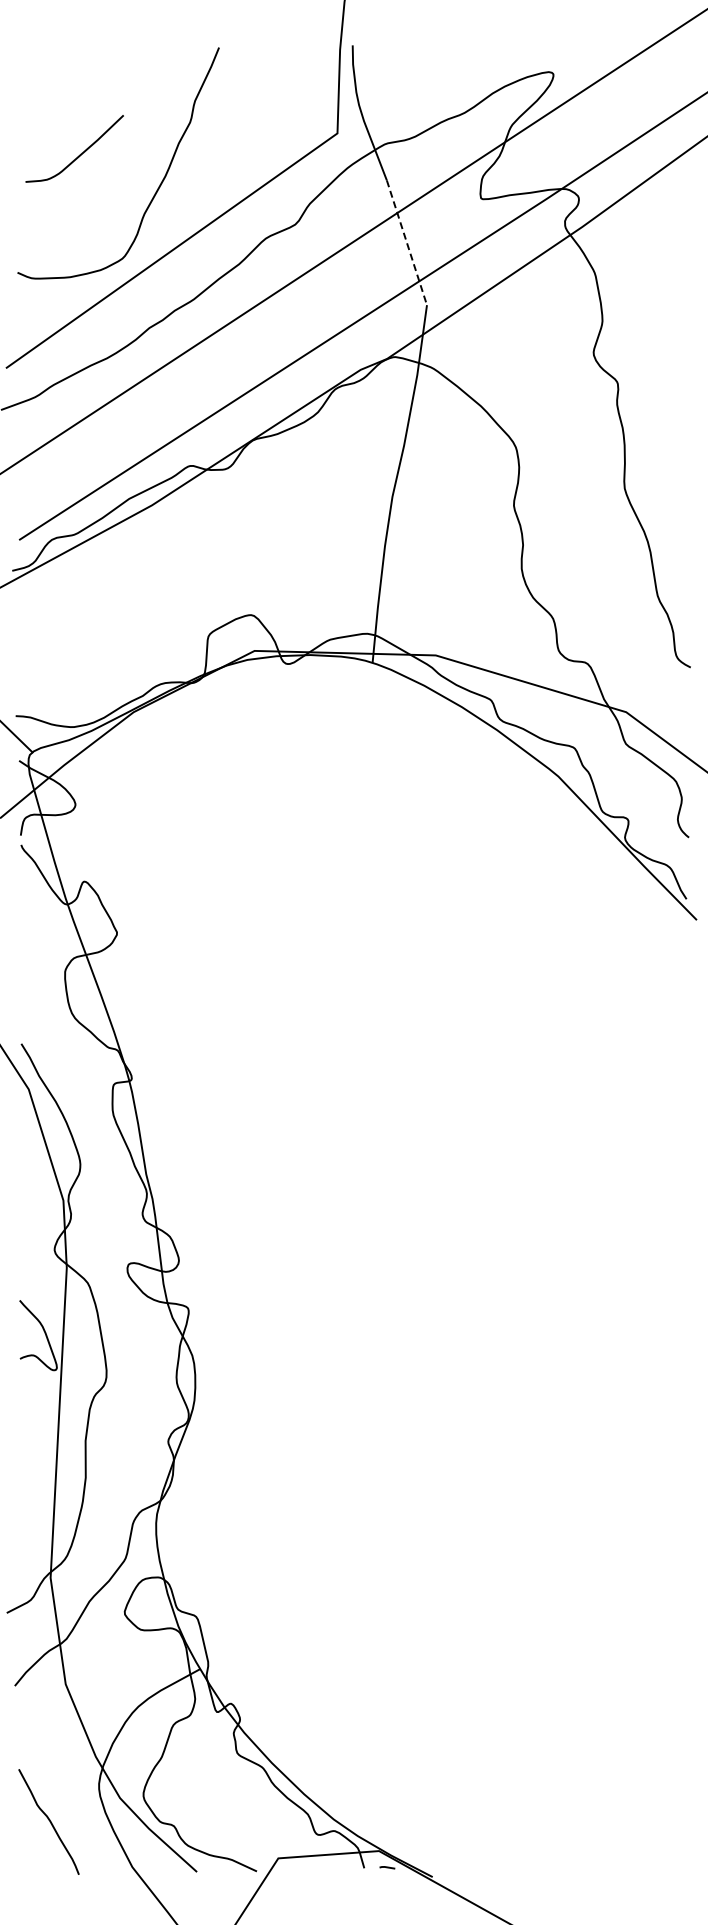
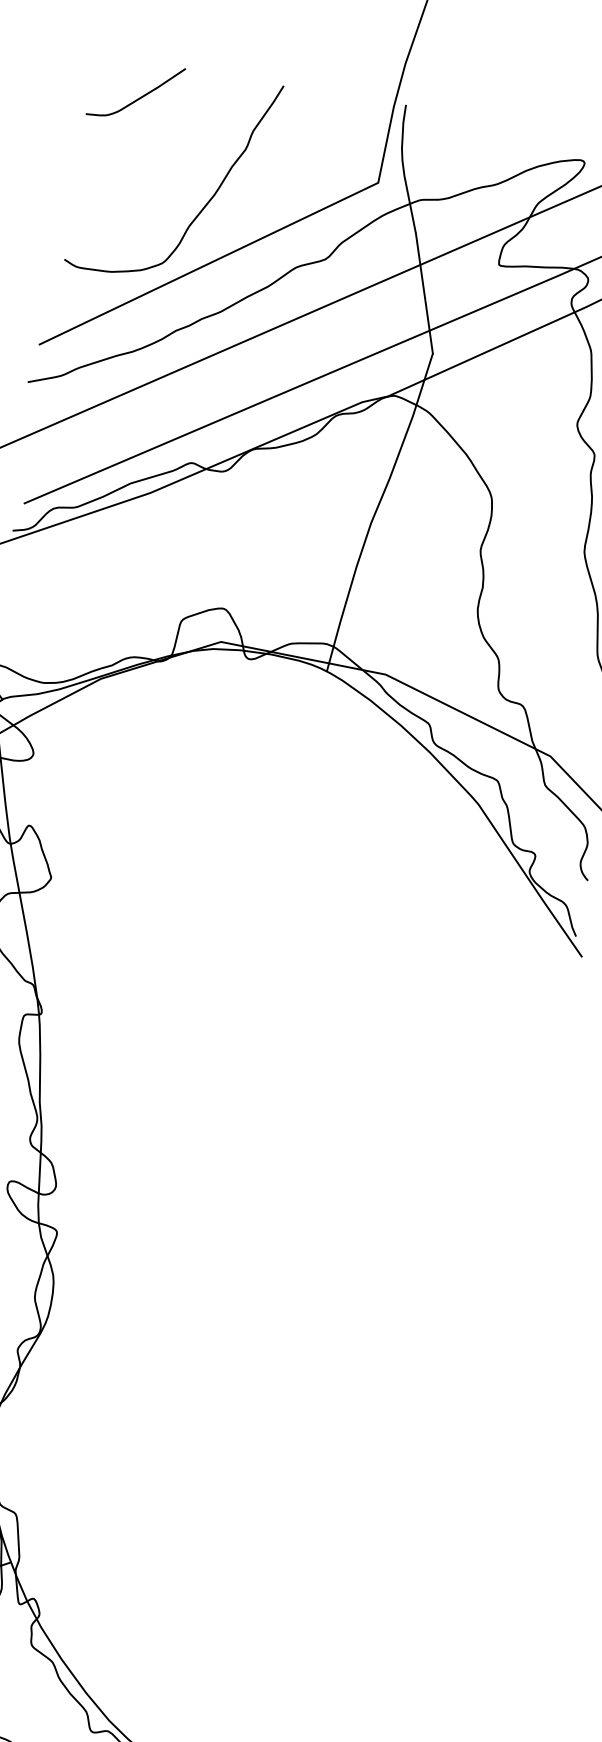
curve: (80, 153) -> (140, 96), moved
line: (407, 243) -> (424, 294), dashed -> solid

